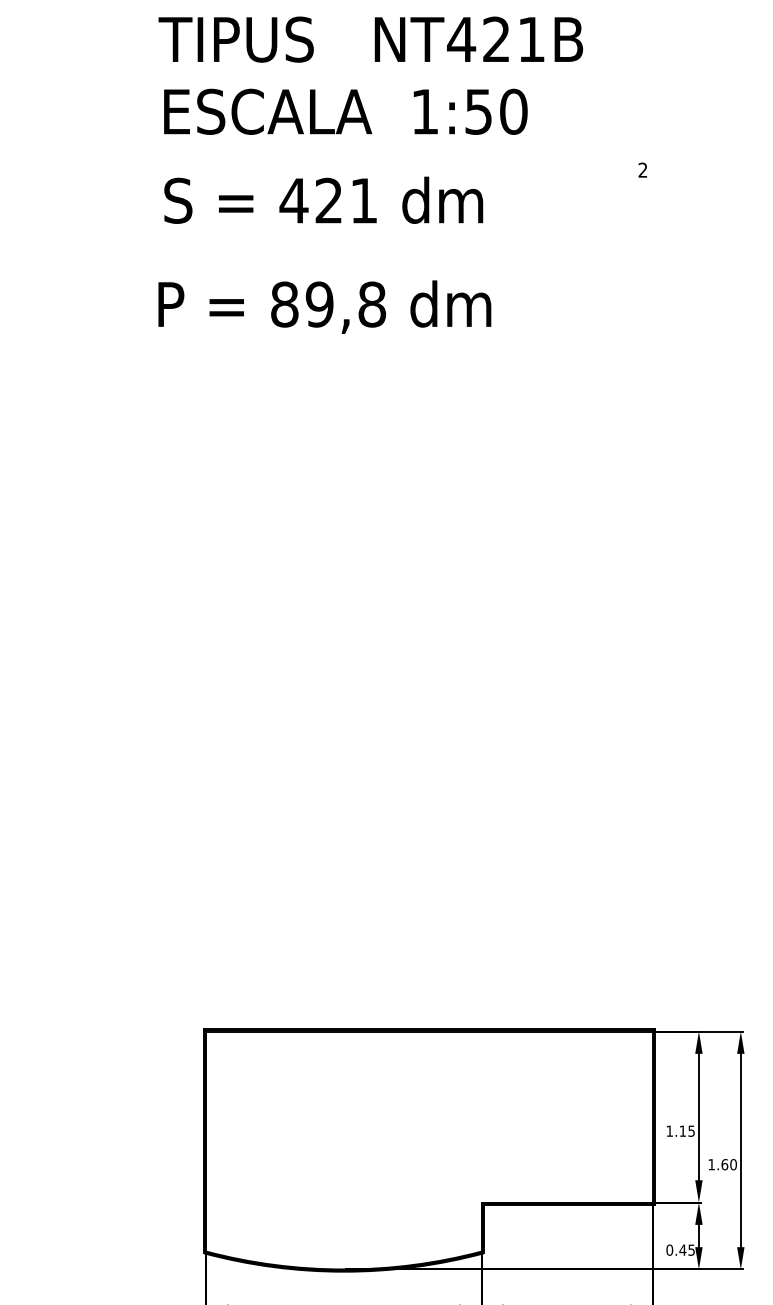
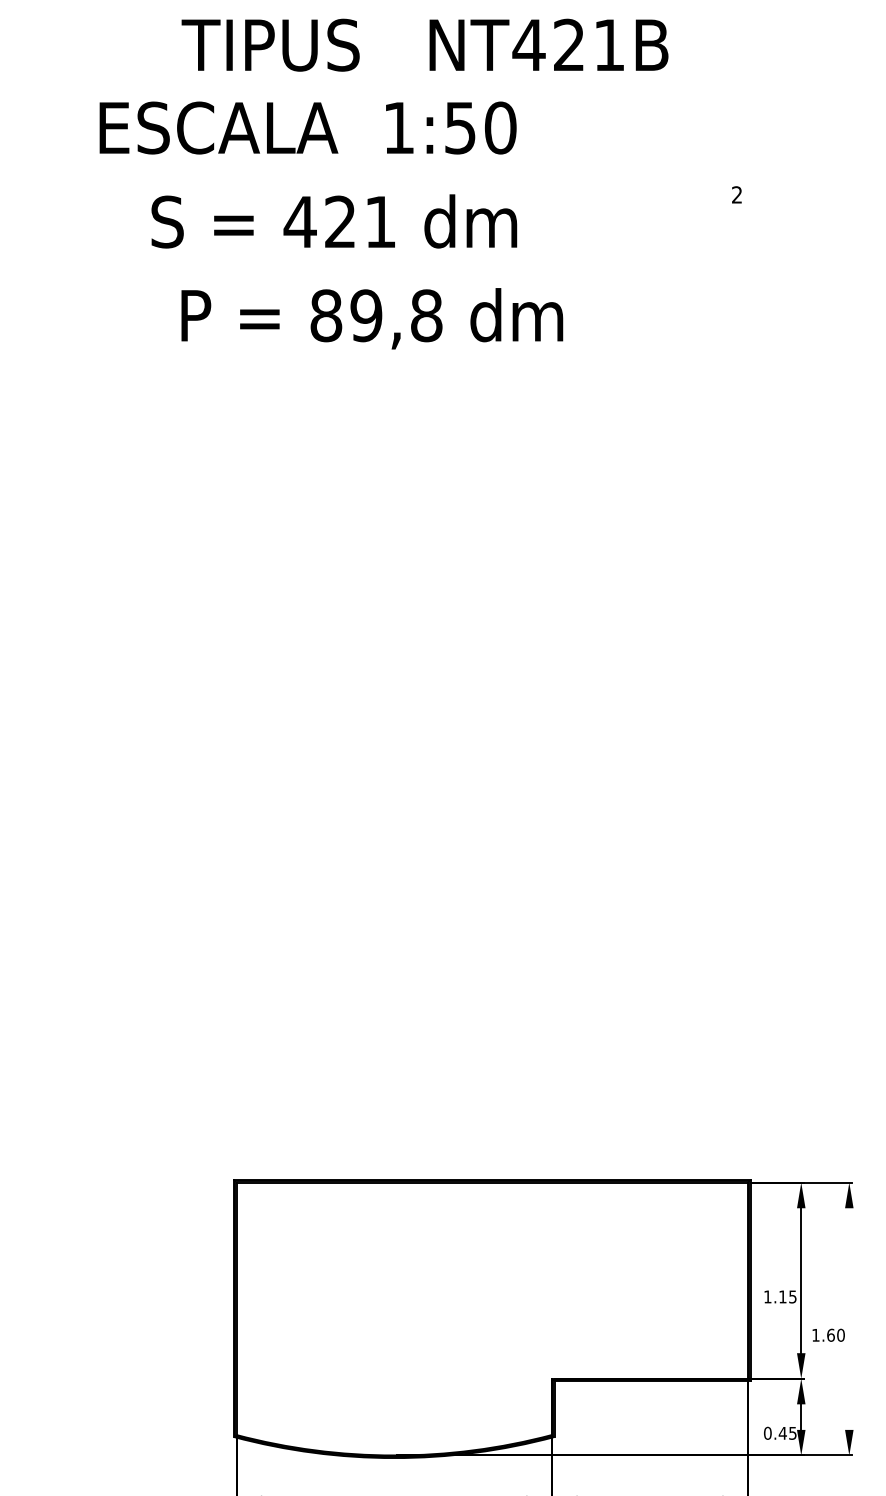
text: (345, 111) -> (307, 127), moved
text: (323, 199) -> (334, 220), moved
text: (324, 306) -> (371, 317), moved
line: (740, 1150) -> (848, 1319), removed

